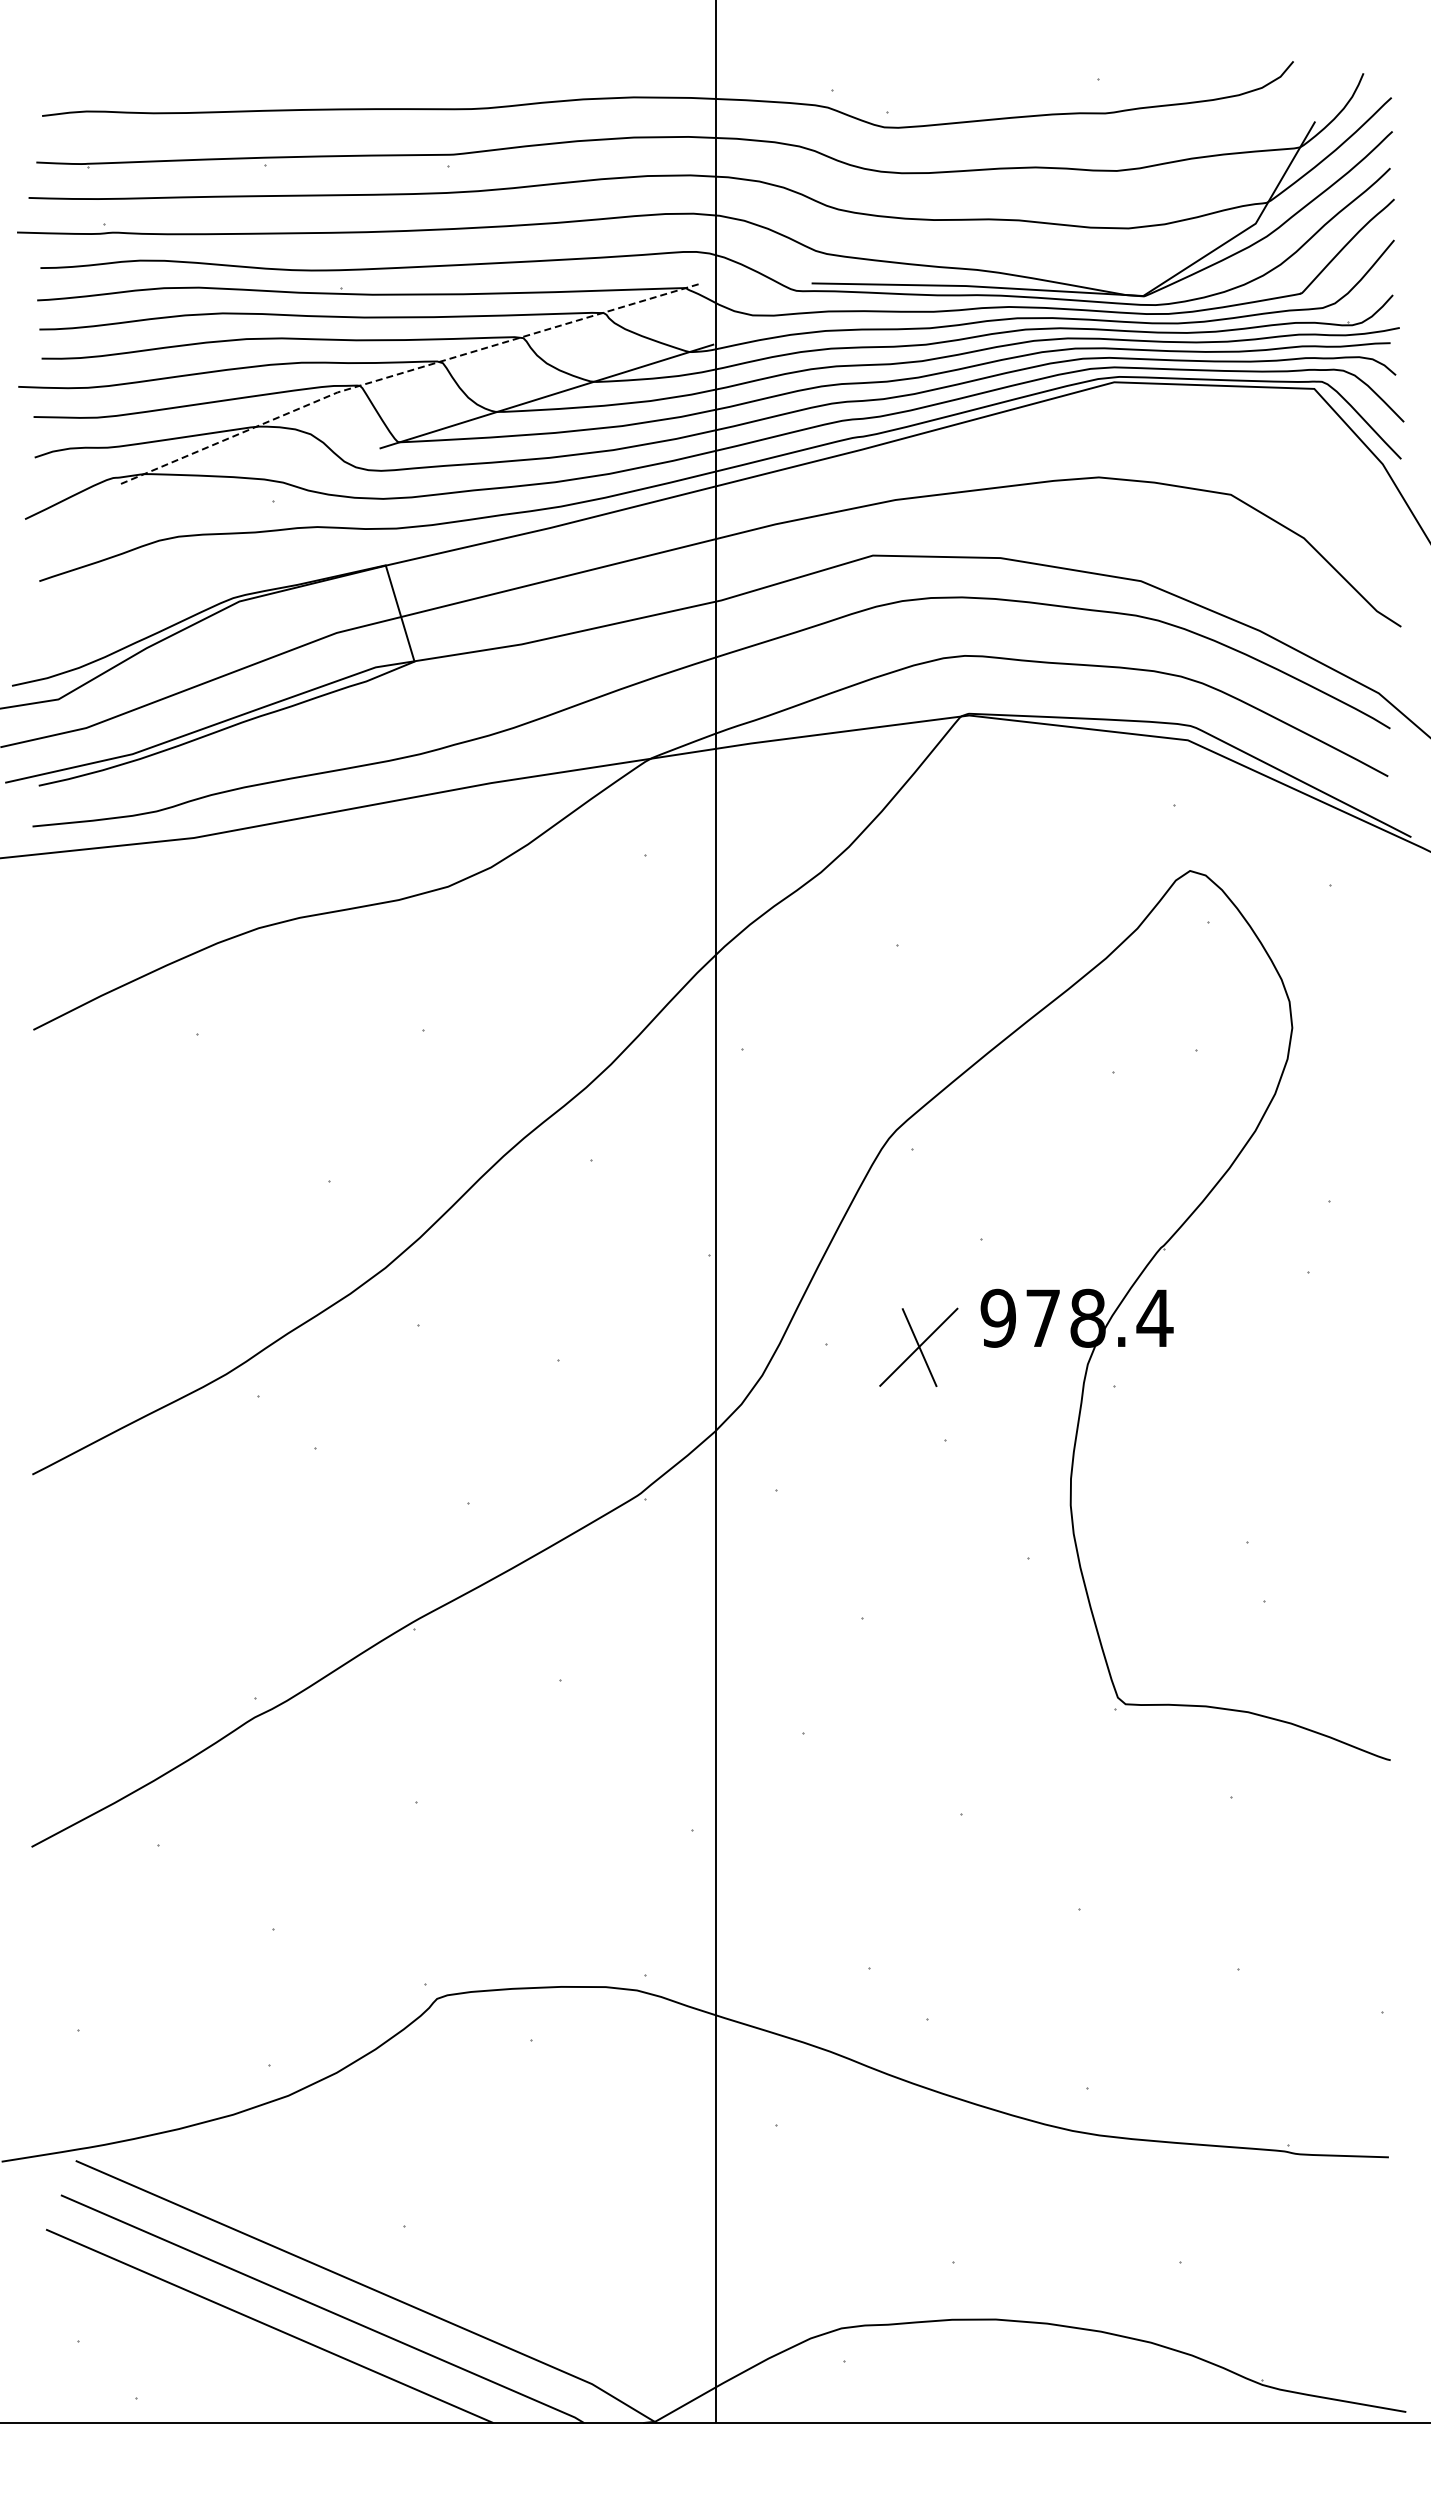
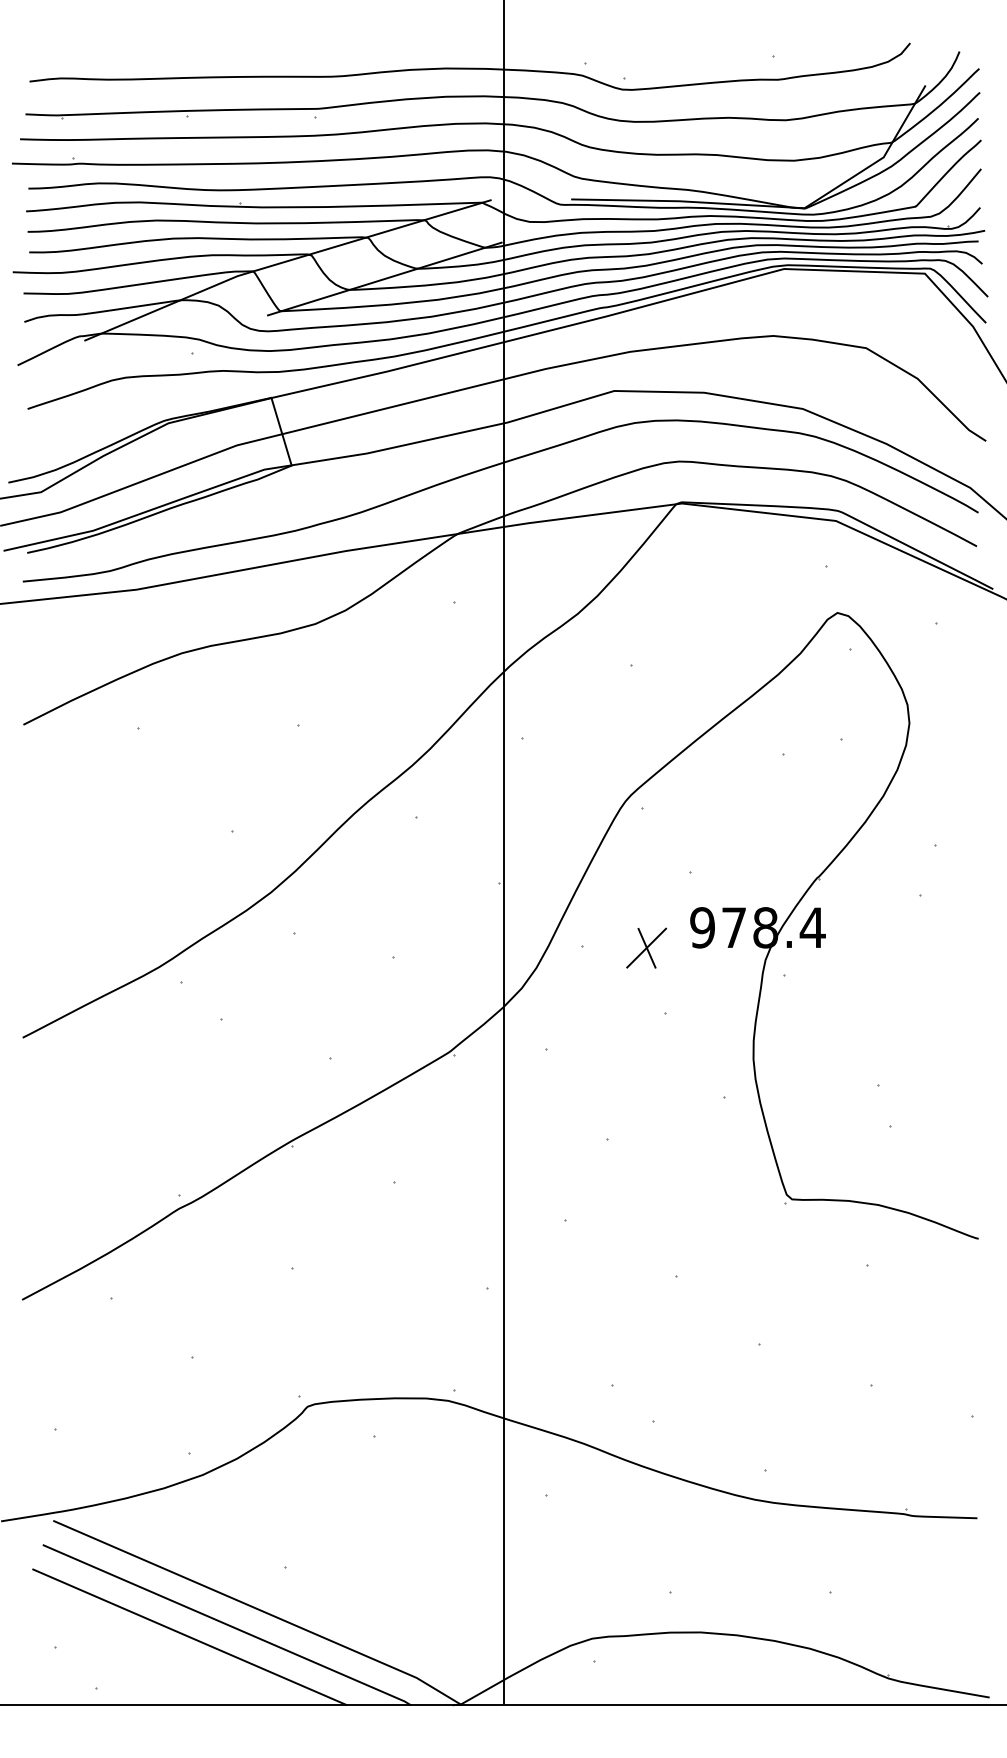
line: (403, 372) -> (283, 262), dashed -> solid
part: (918, 1346) -> (646, 947), size x0.71

